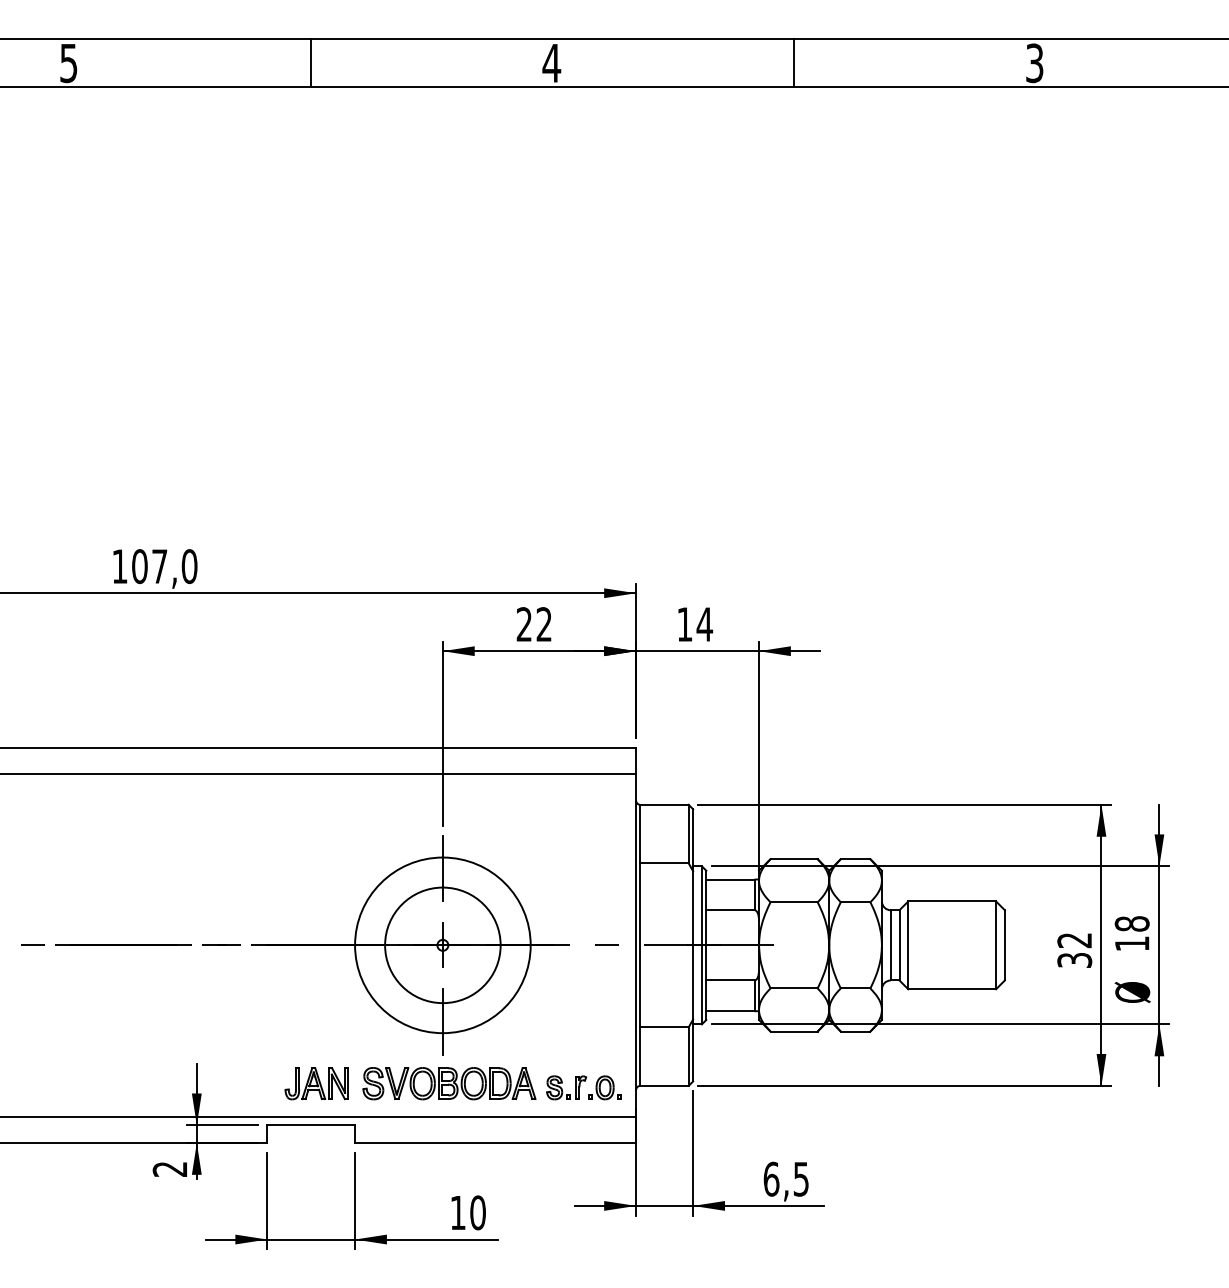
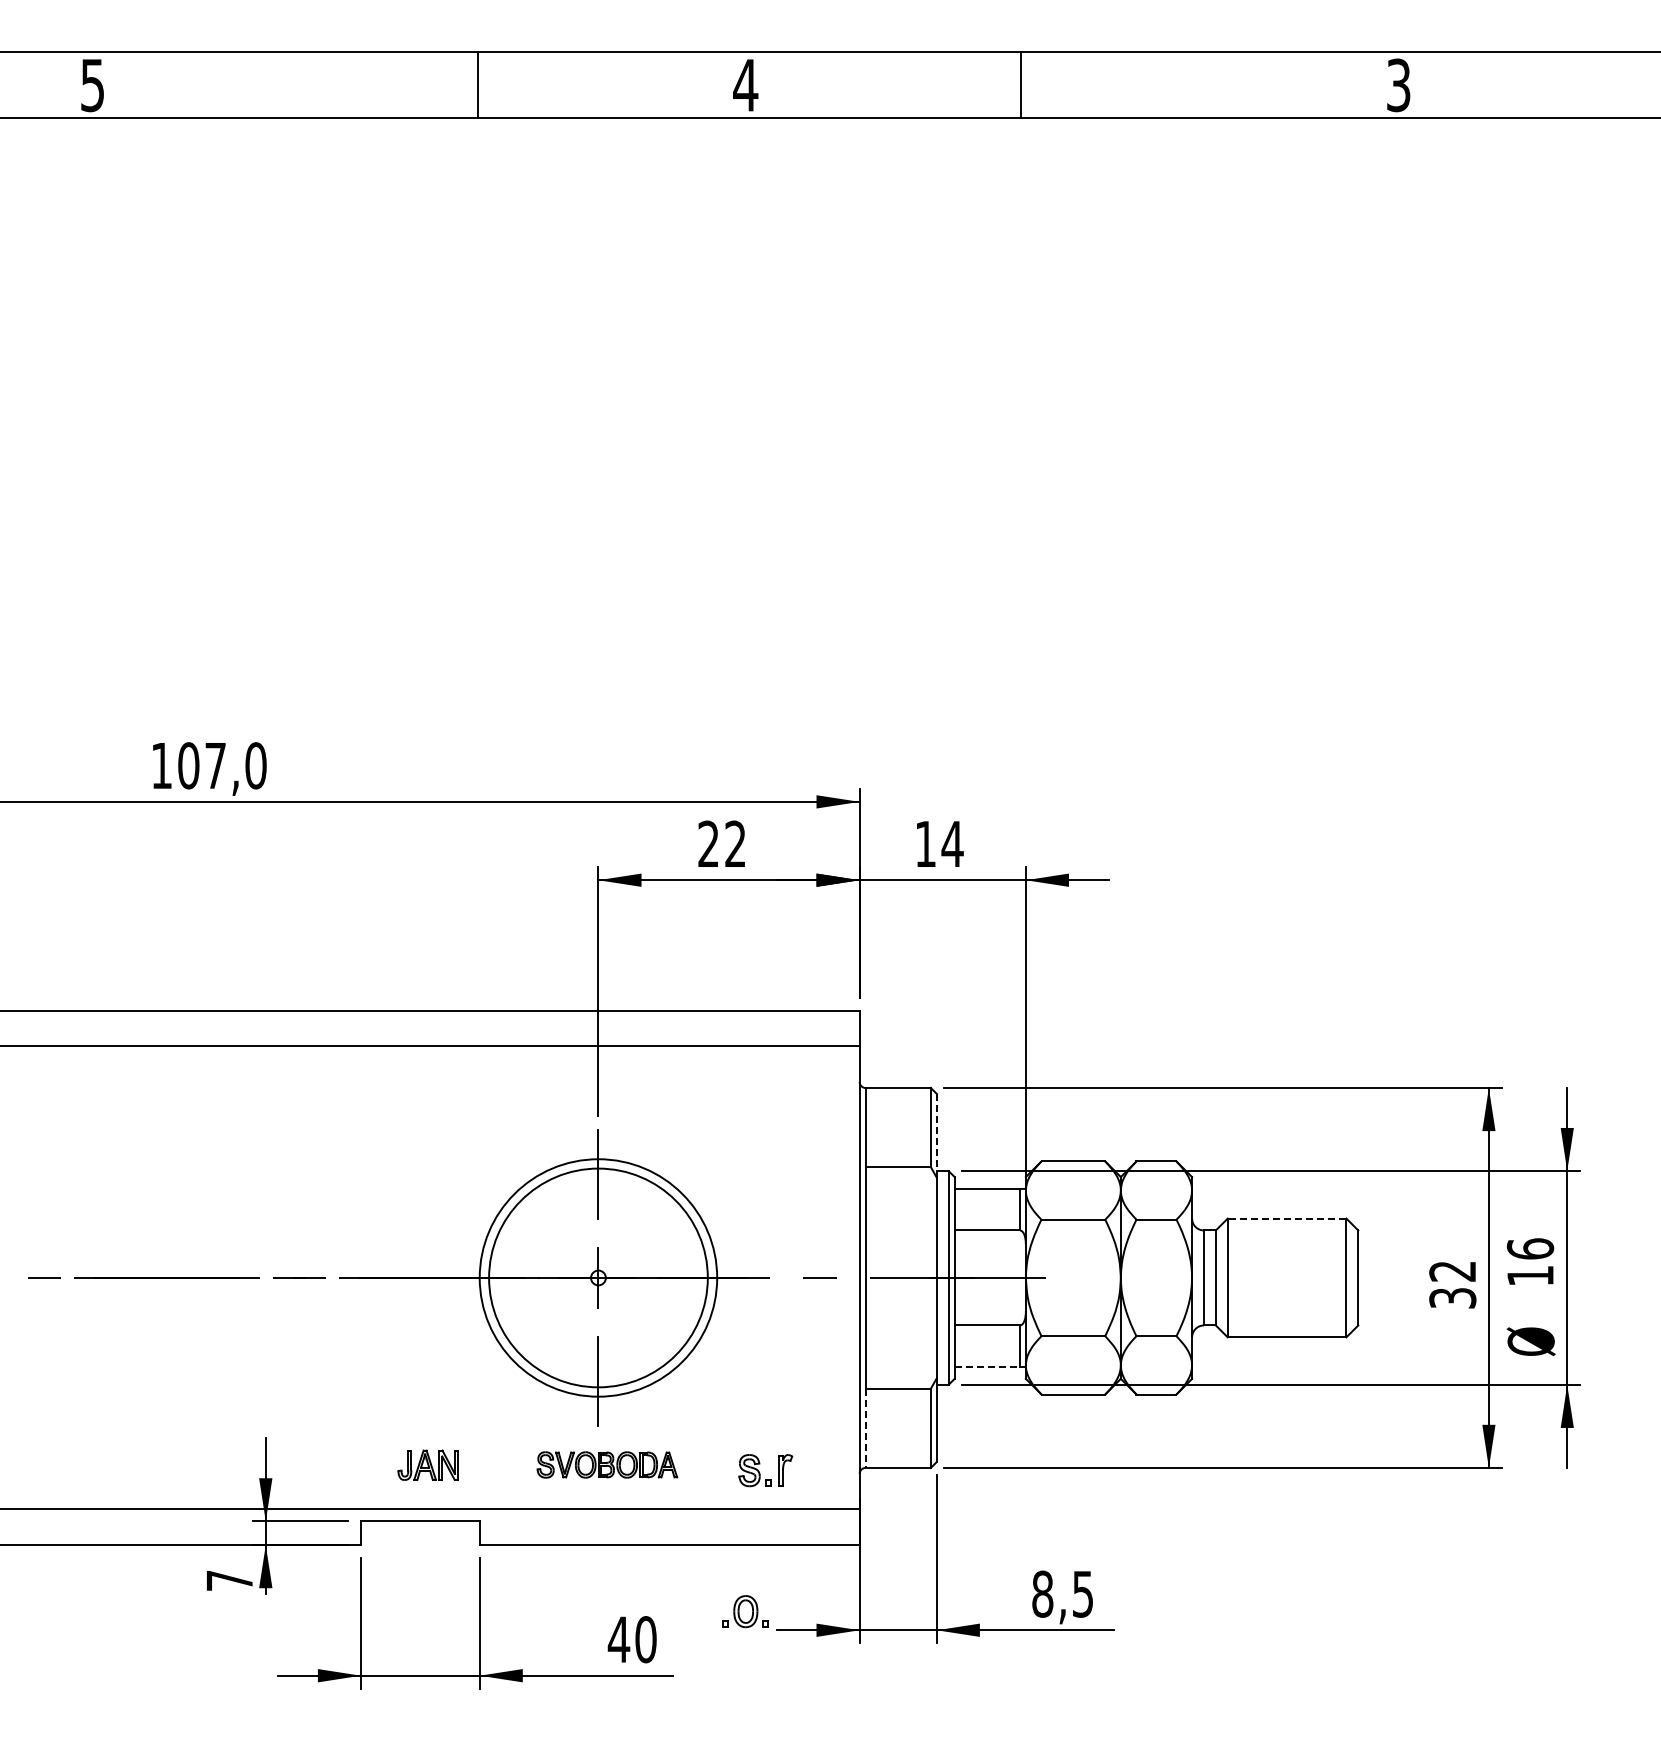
line: (310, 62) -> (477, 84), moved
line: (793, 62) -> (1020, 84), moved
line: (692, 839) -> (936, 1135), solid -> dashed
line: (951, 901) -> (1286, 1218), solid -> dashed
text: (1132, 923) -> (1530, 1248), 18 -> 16
circle: (442, 945) -> (598, 1277), size x1.4
line: (730, 1011) -> (987, 1367), solid -> dashed
line: (640, 1056) -> (865, 1428), solid -> dashed
part: (449, 1083) -> (607, 1464), size x0.6
part: (316, 1084) -> (427, 1465), size x0.7
part: (604, 1087) -> (745, 1611), moved
text: (170, 1169) -> (229, 1581), 2 -> 7
text: (771, 1178) -> (1042, 1593), 6,5 -> 8,5
text: (457, 1212) -> (618, 1639), 10 -> 40

